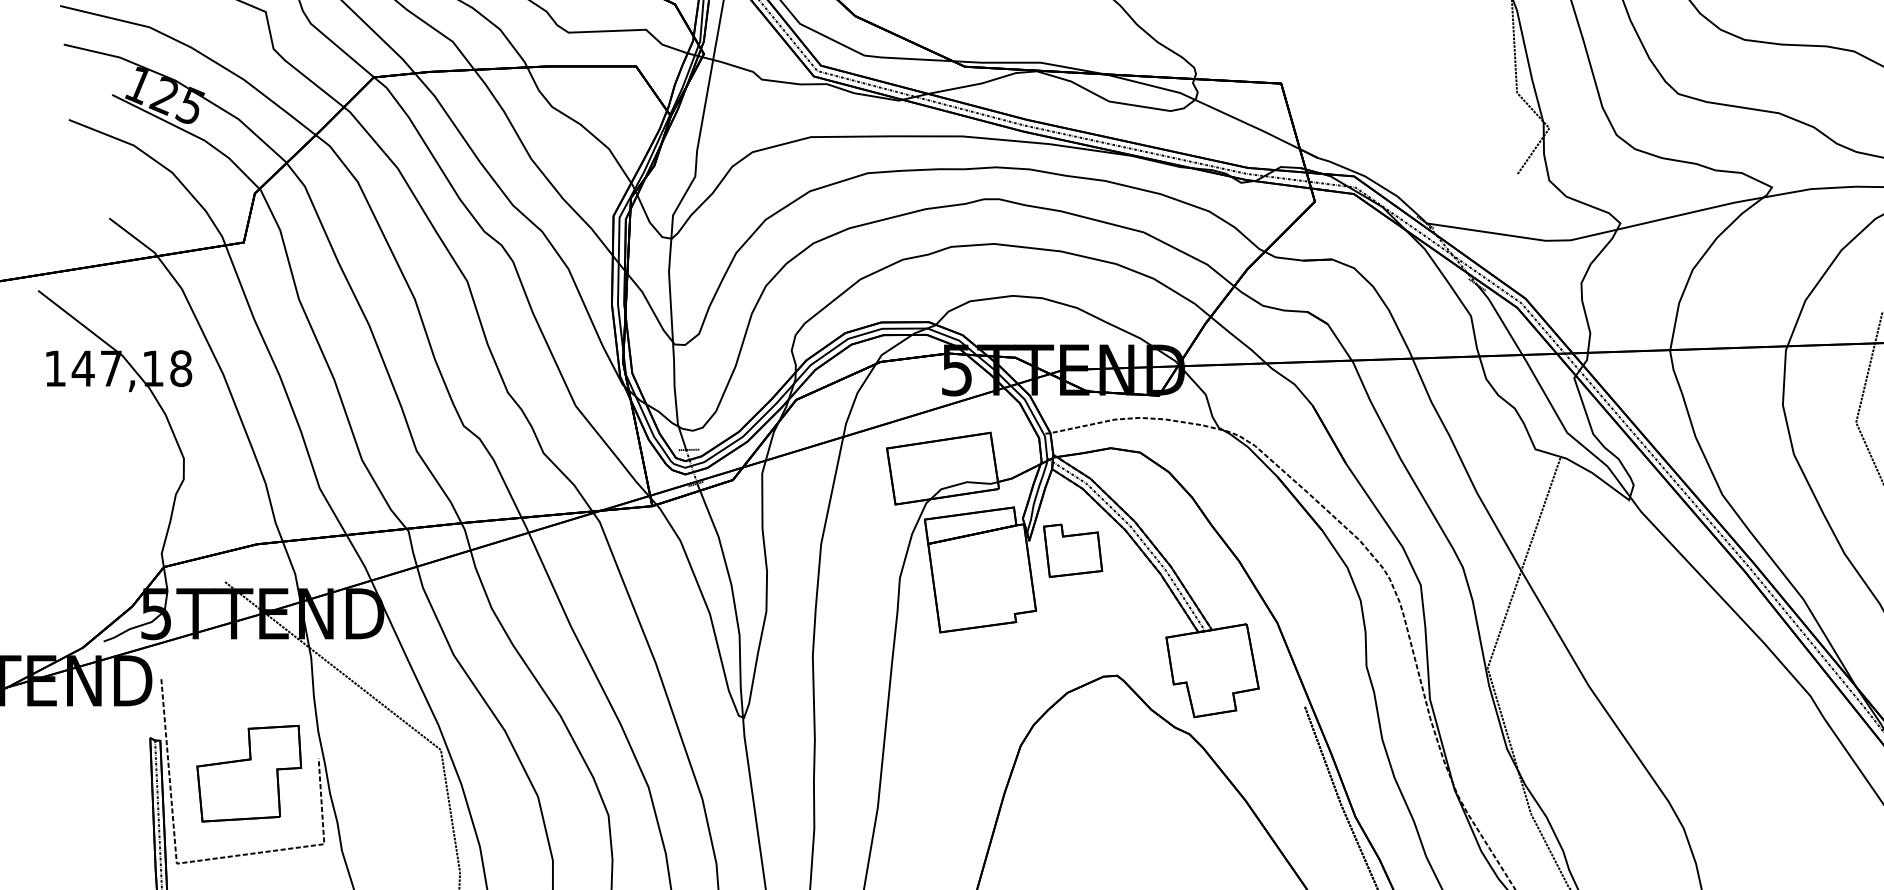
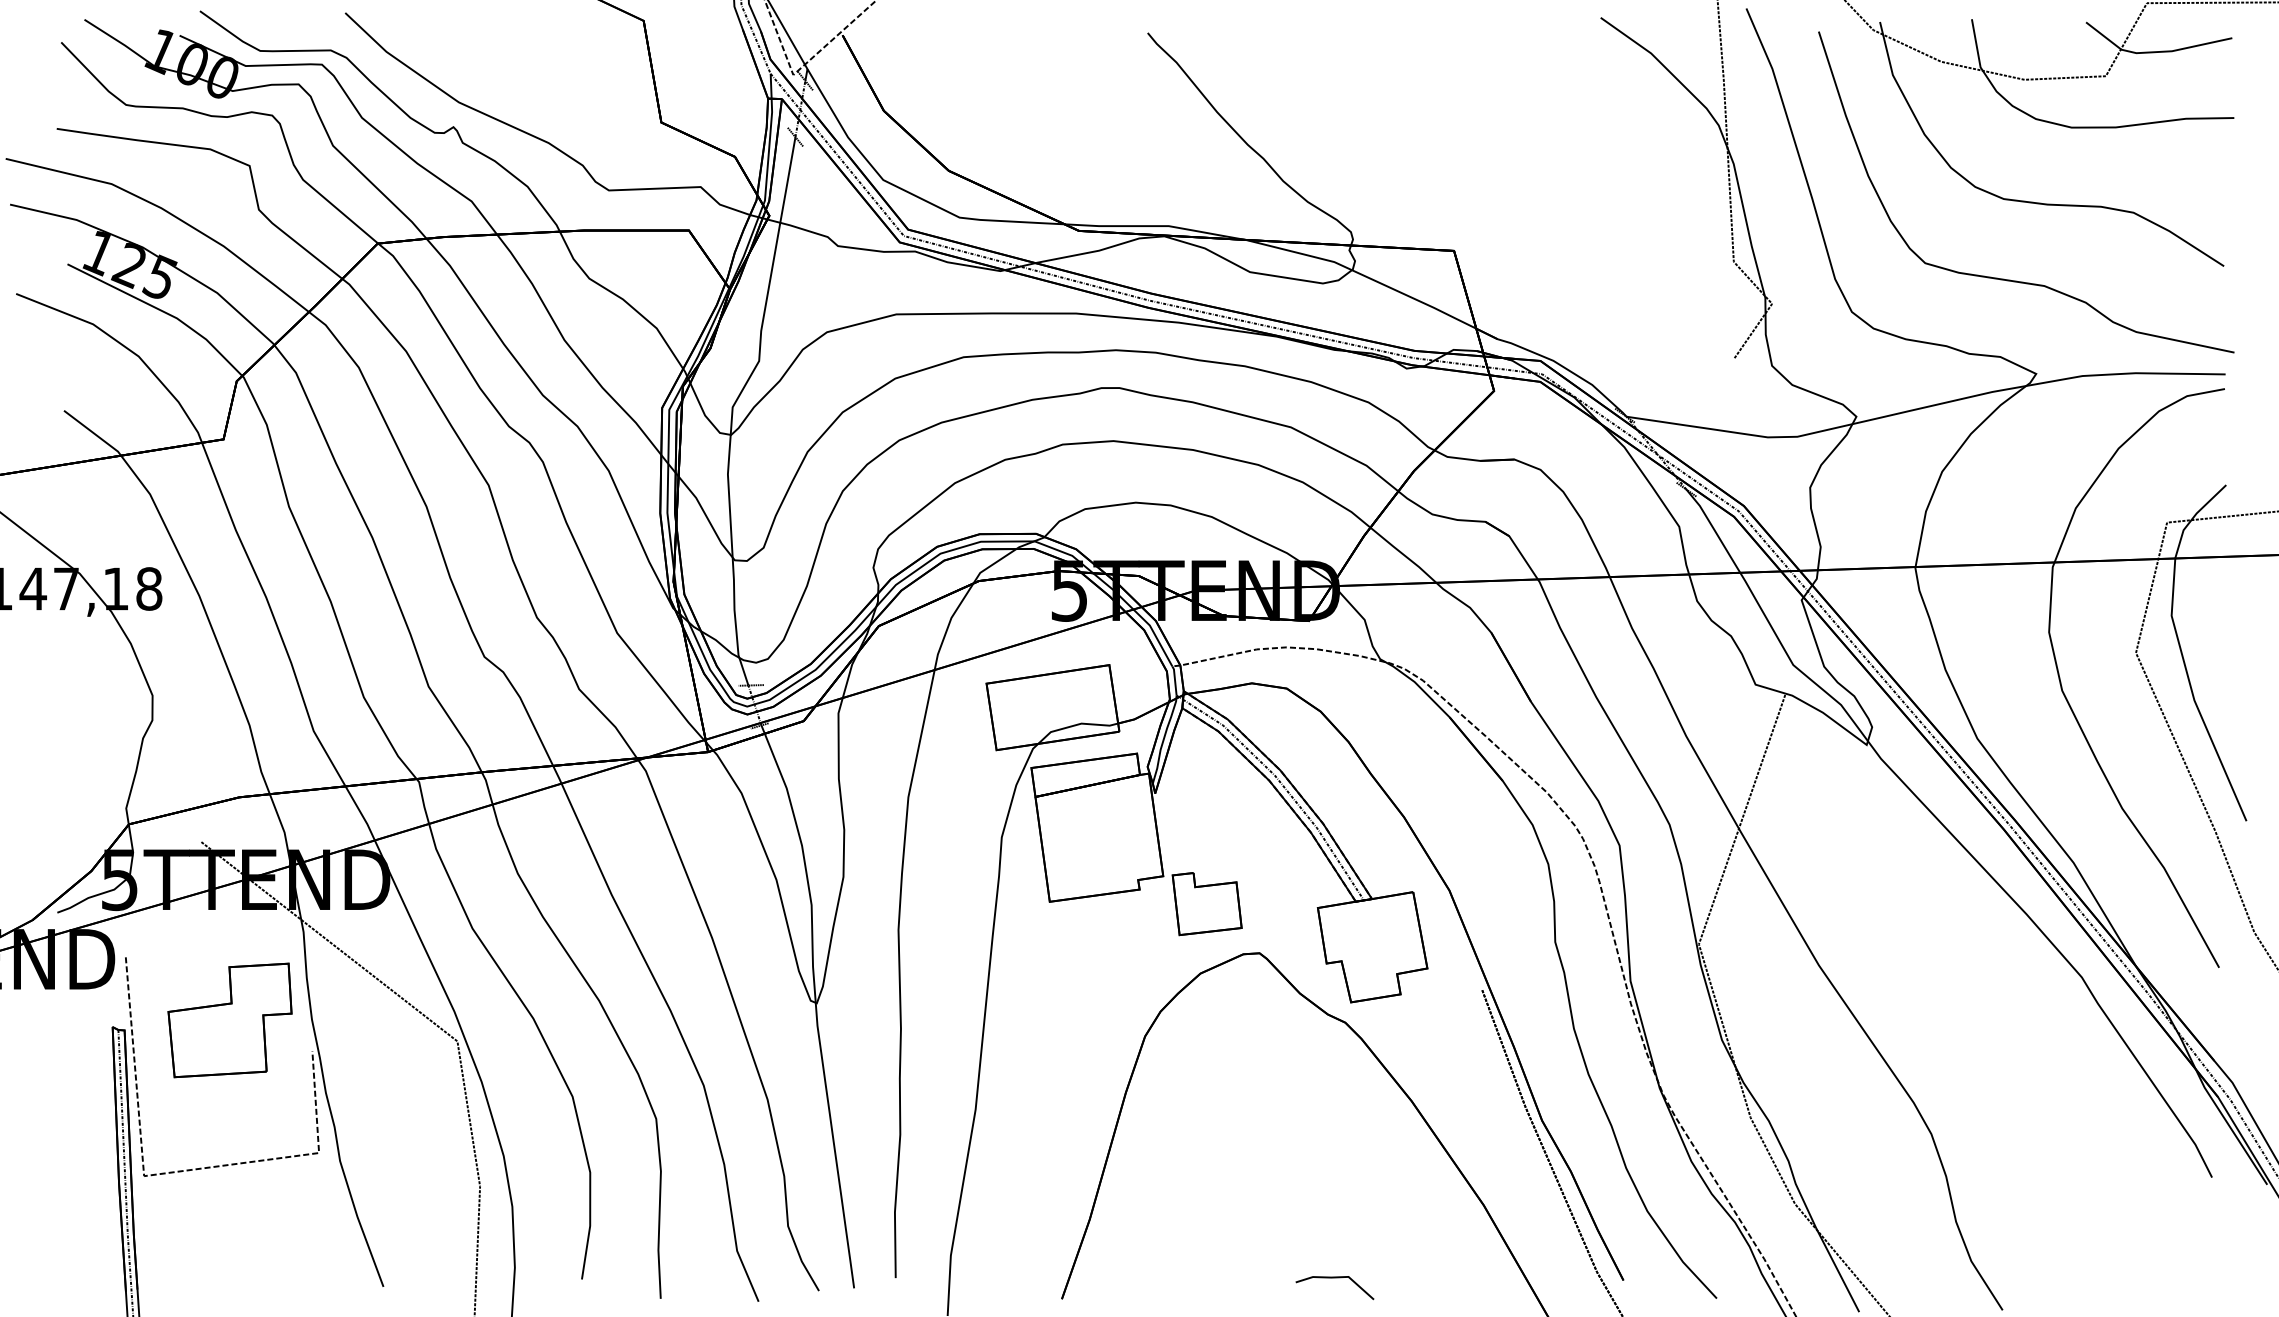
part: (1072, 551) -> (1206, 904), moved
part: (248, 773) -> (229, 1020), moved

